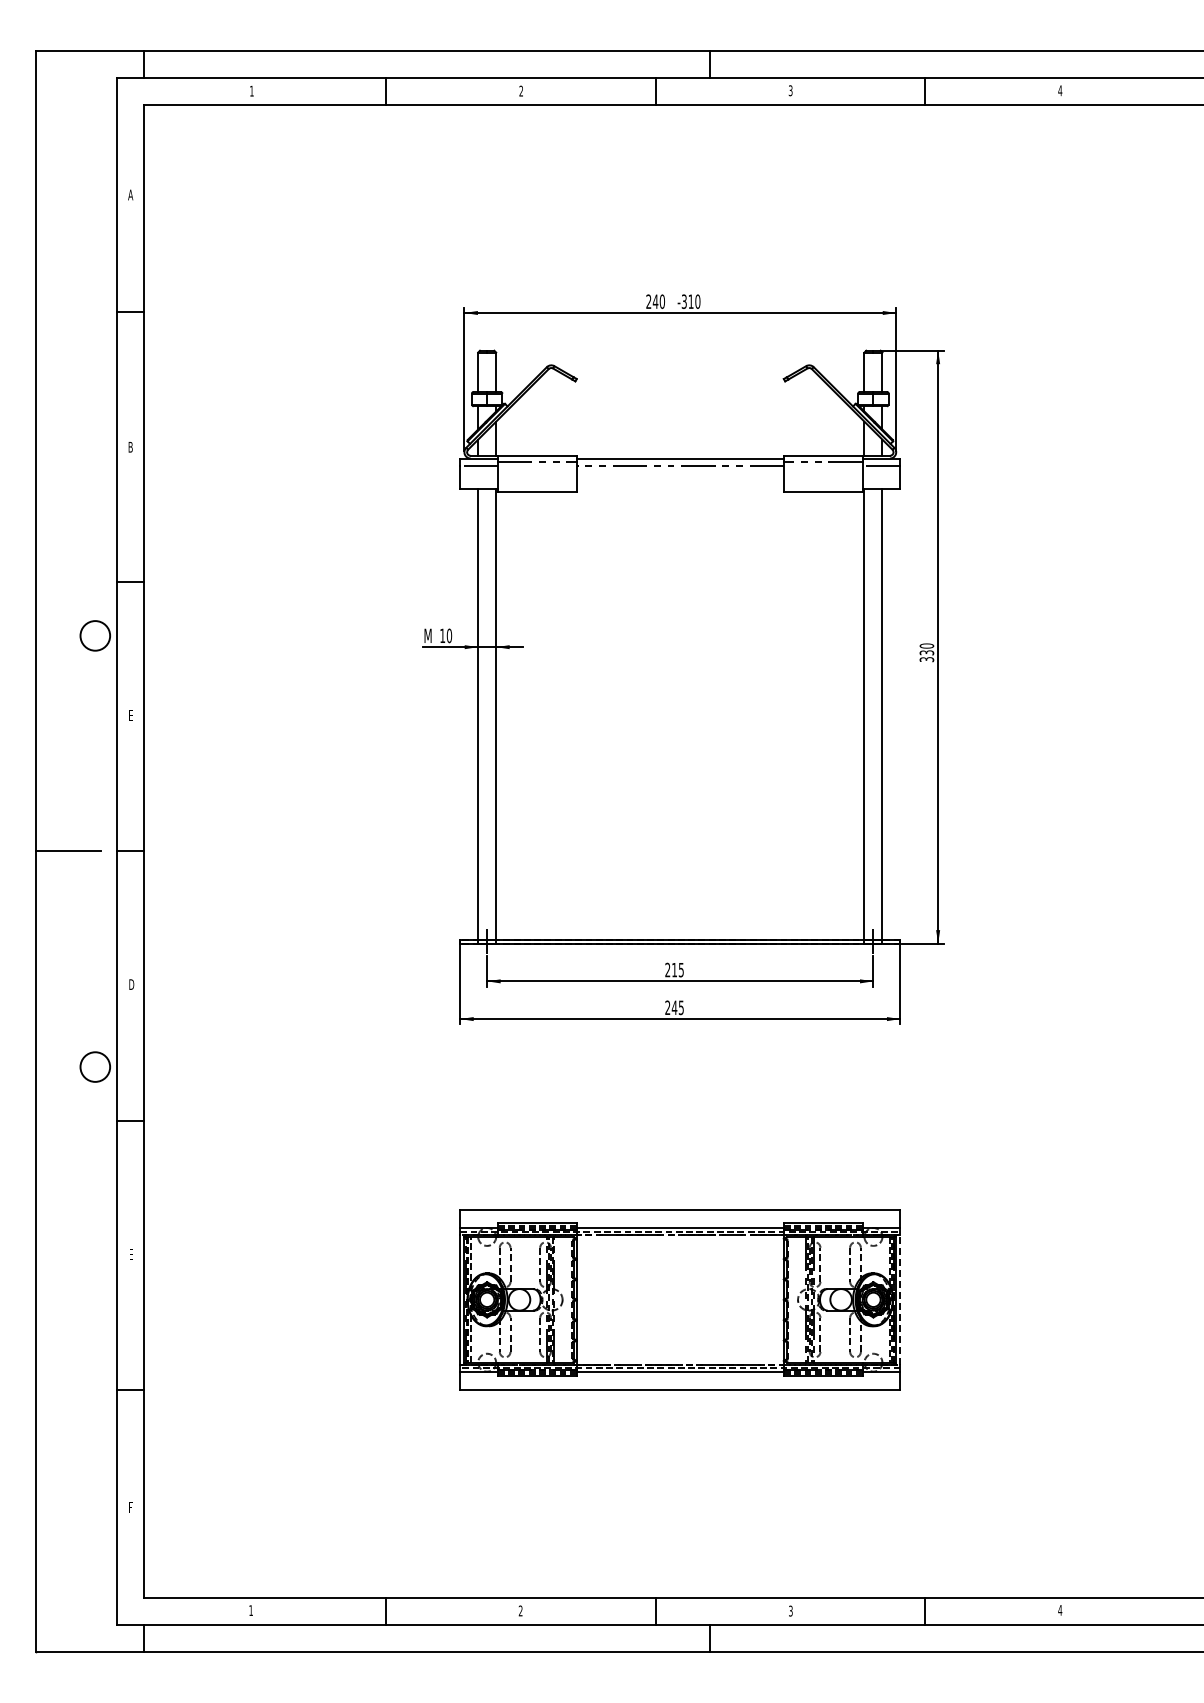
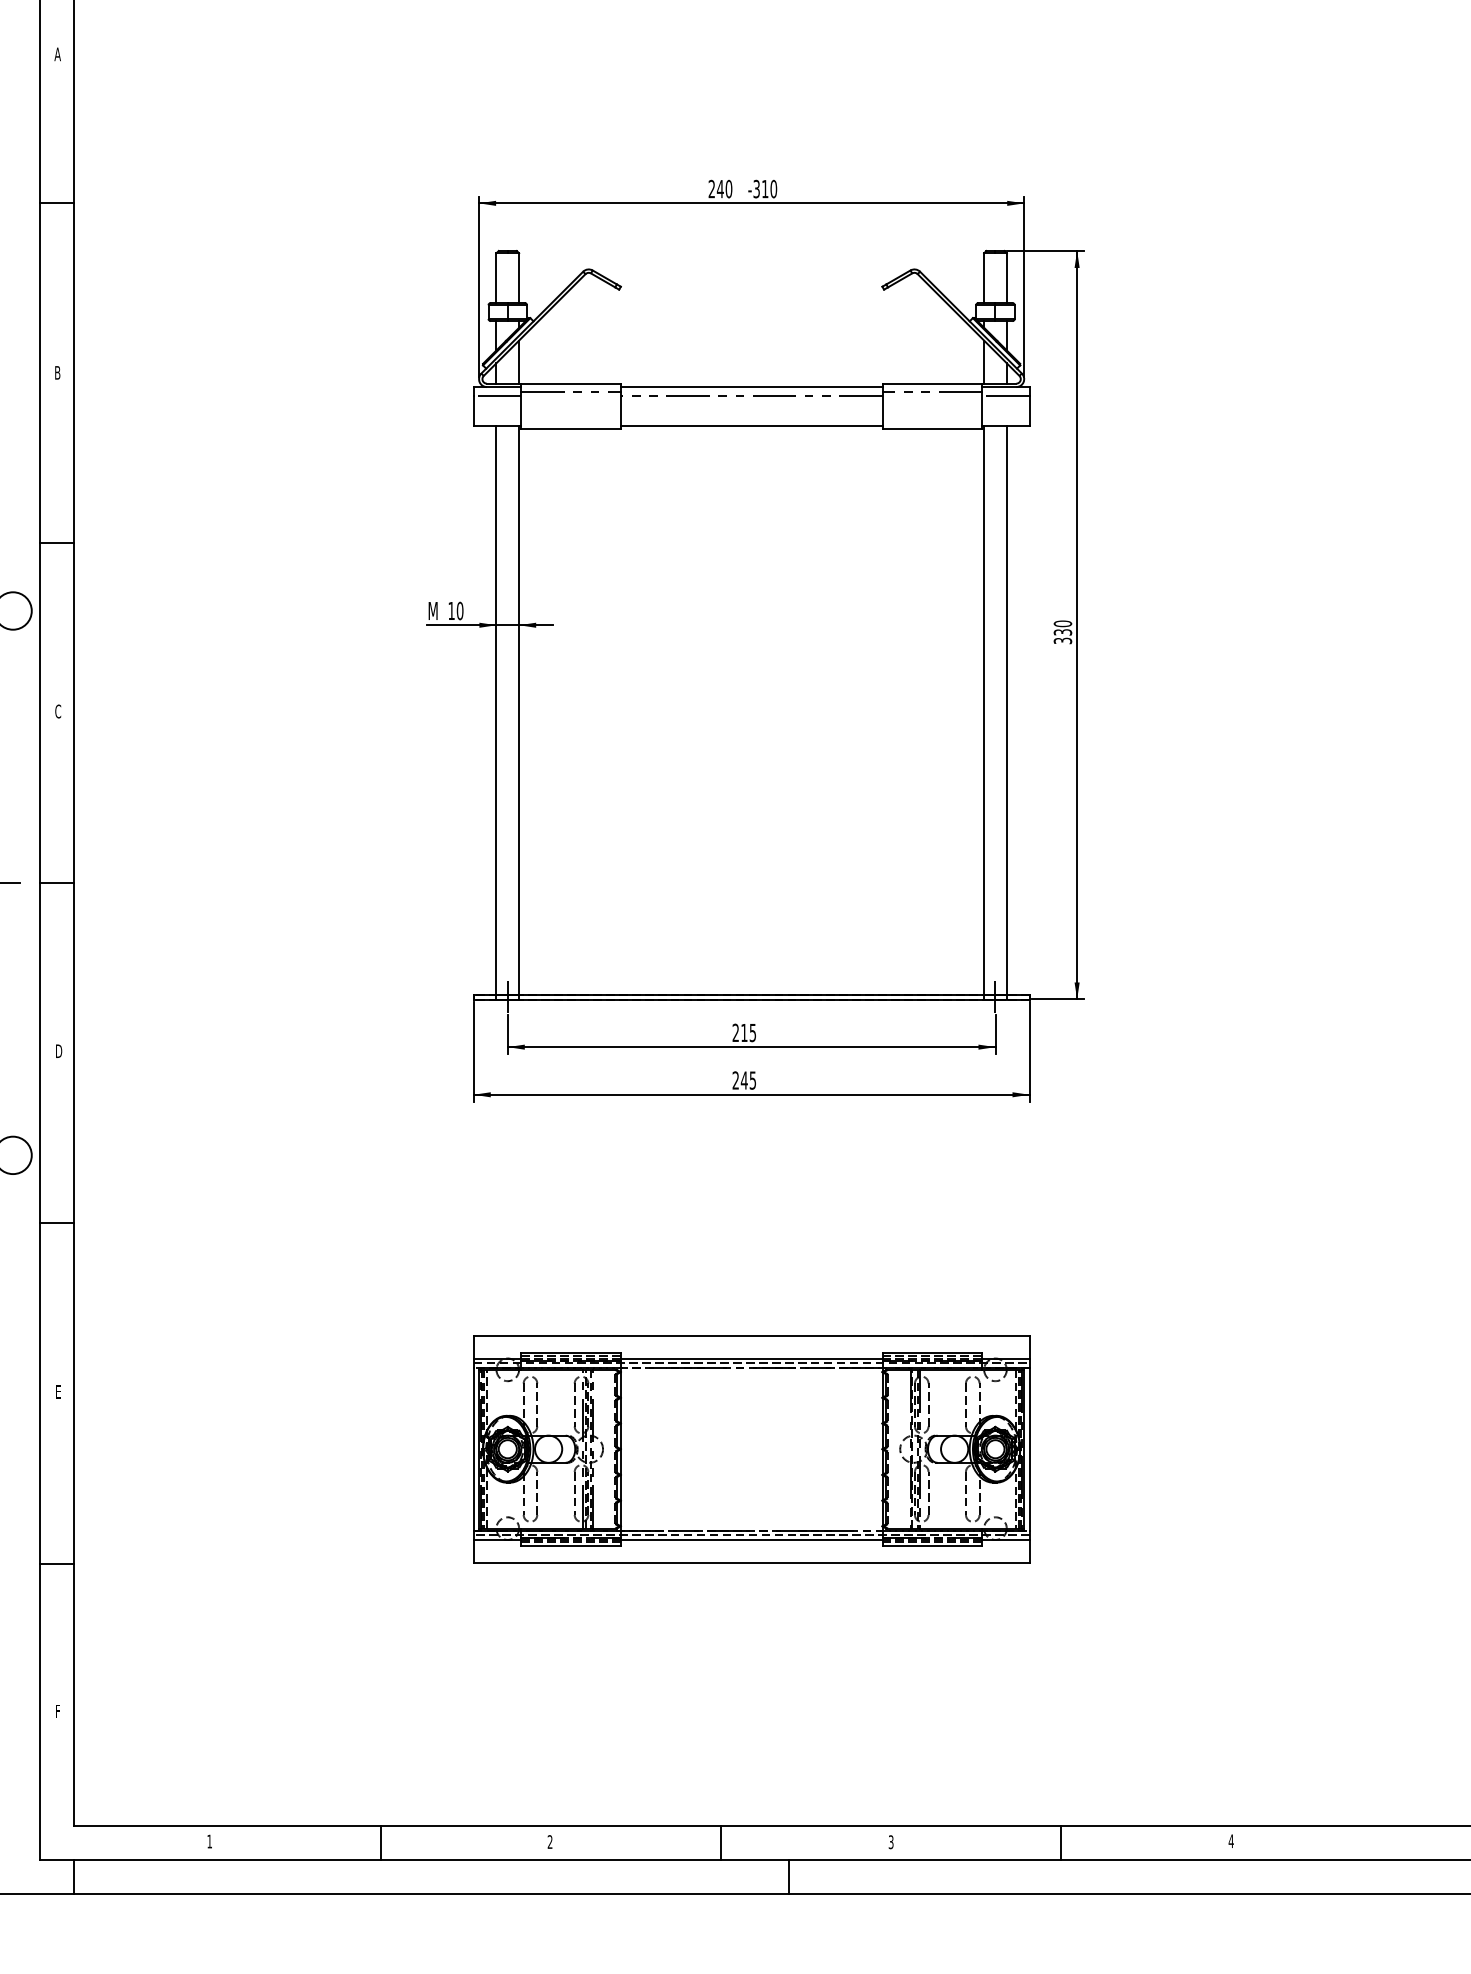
line: (679, 489) -> (750, 426), added
text: (130, 715) -> (57, 711), E -> C
line: (900, 1299) -> (1029, 1448), dashed -> solid

